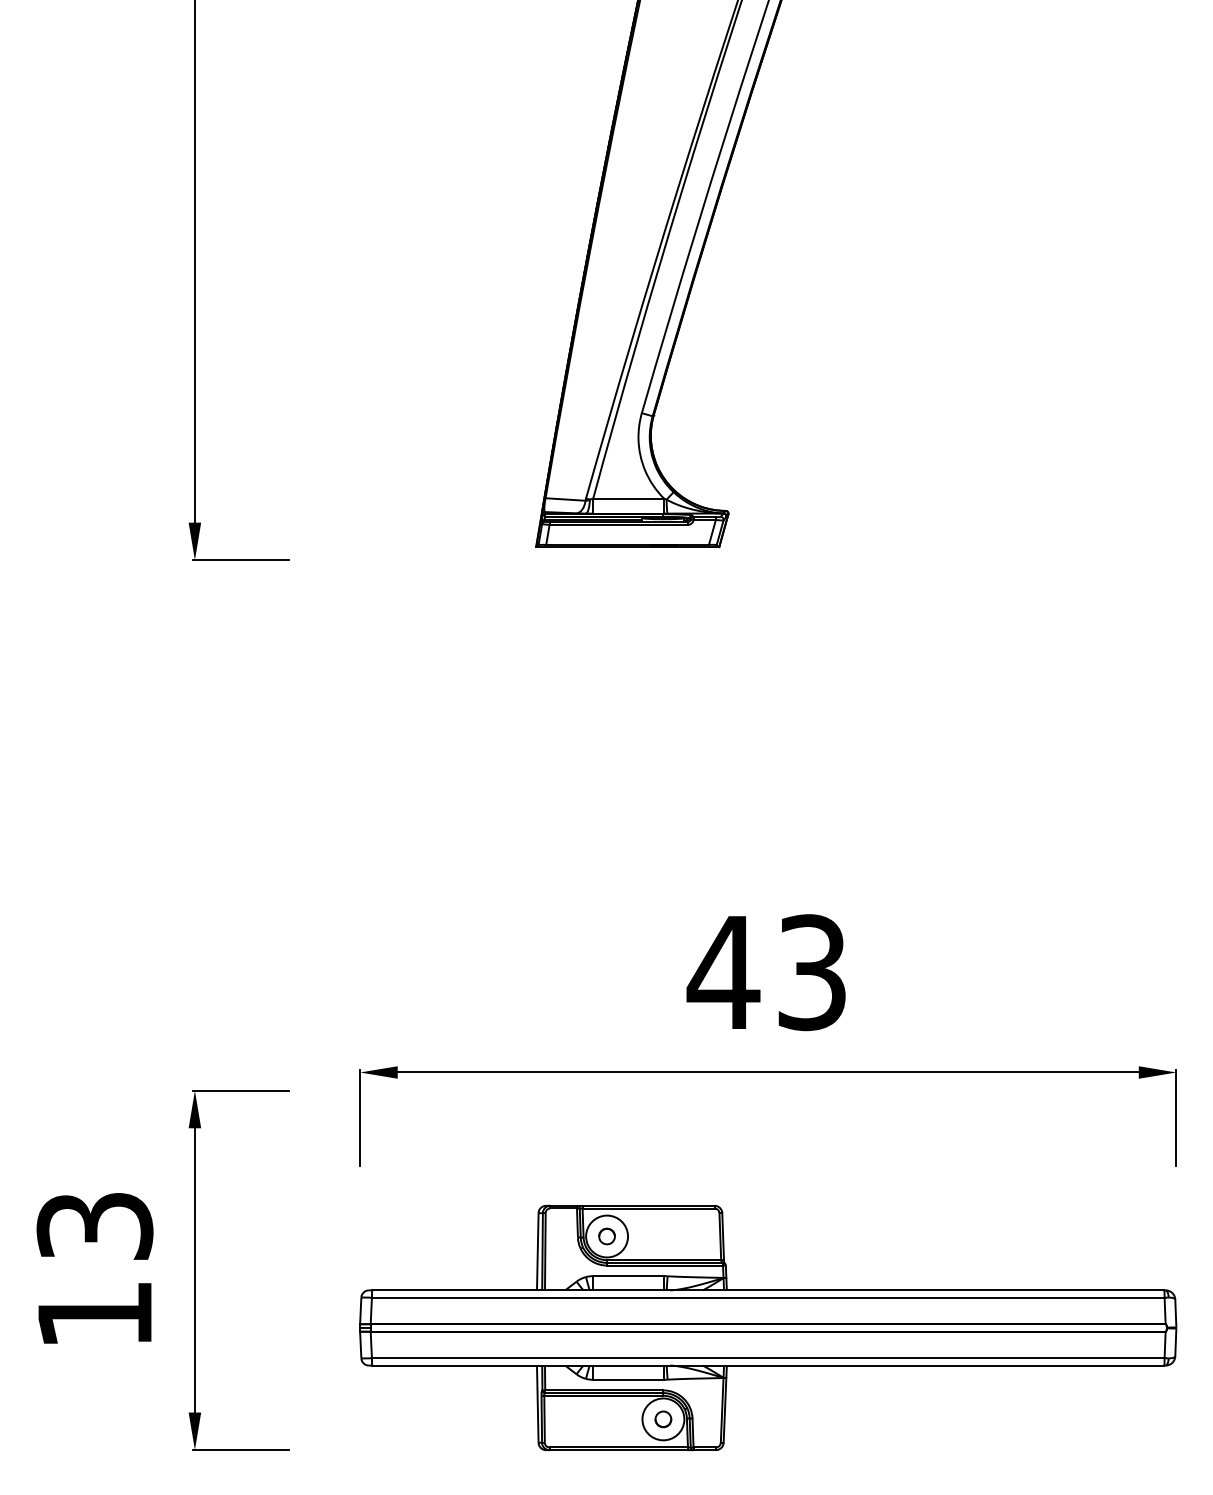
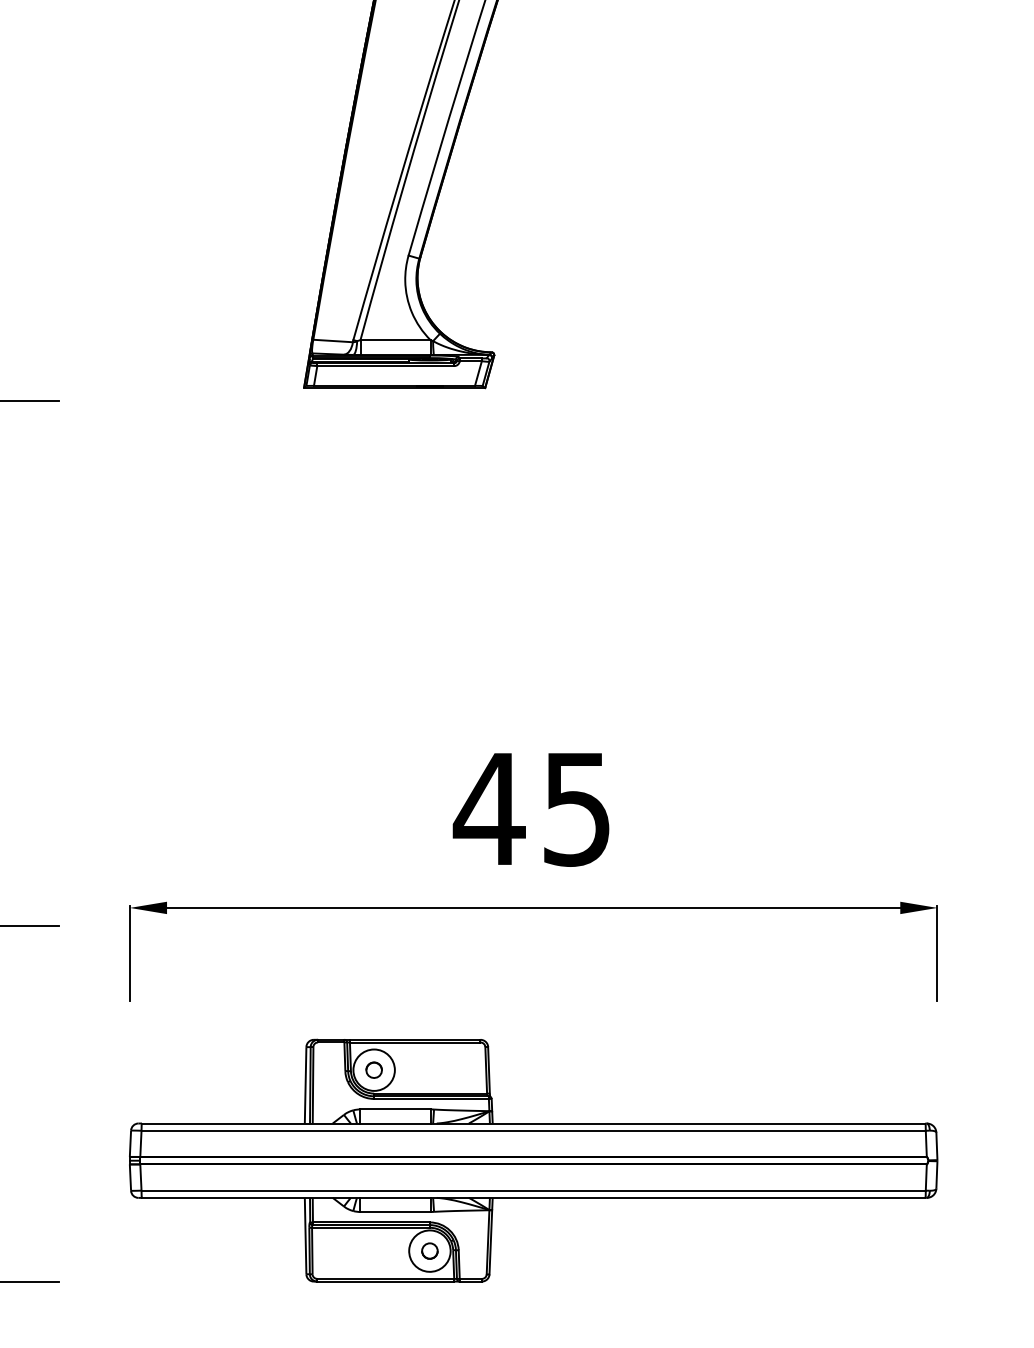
text: (811, 972) -> (576, 808), 43 -> 45

